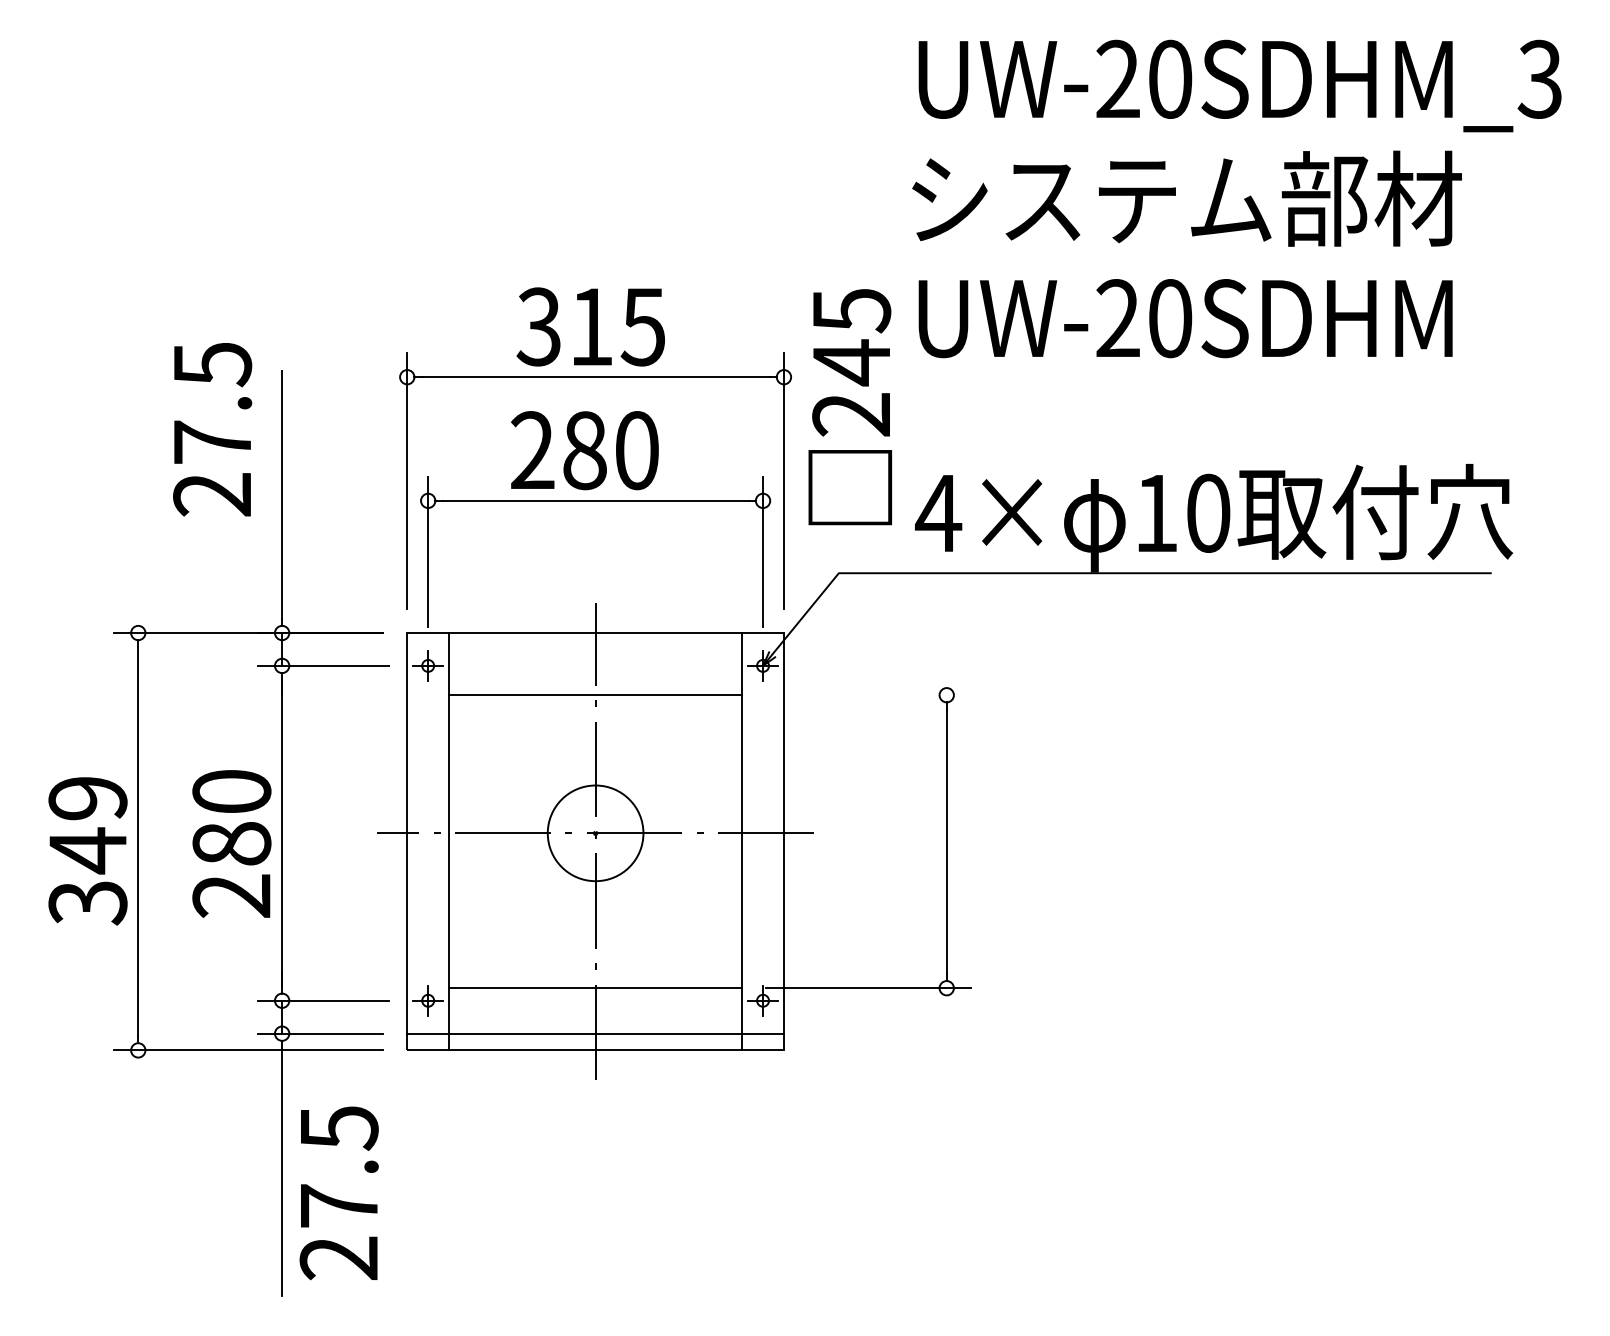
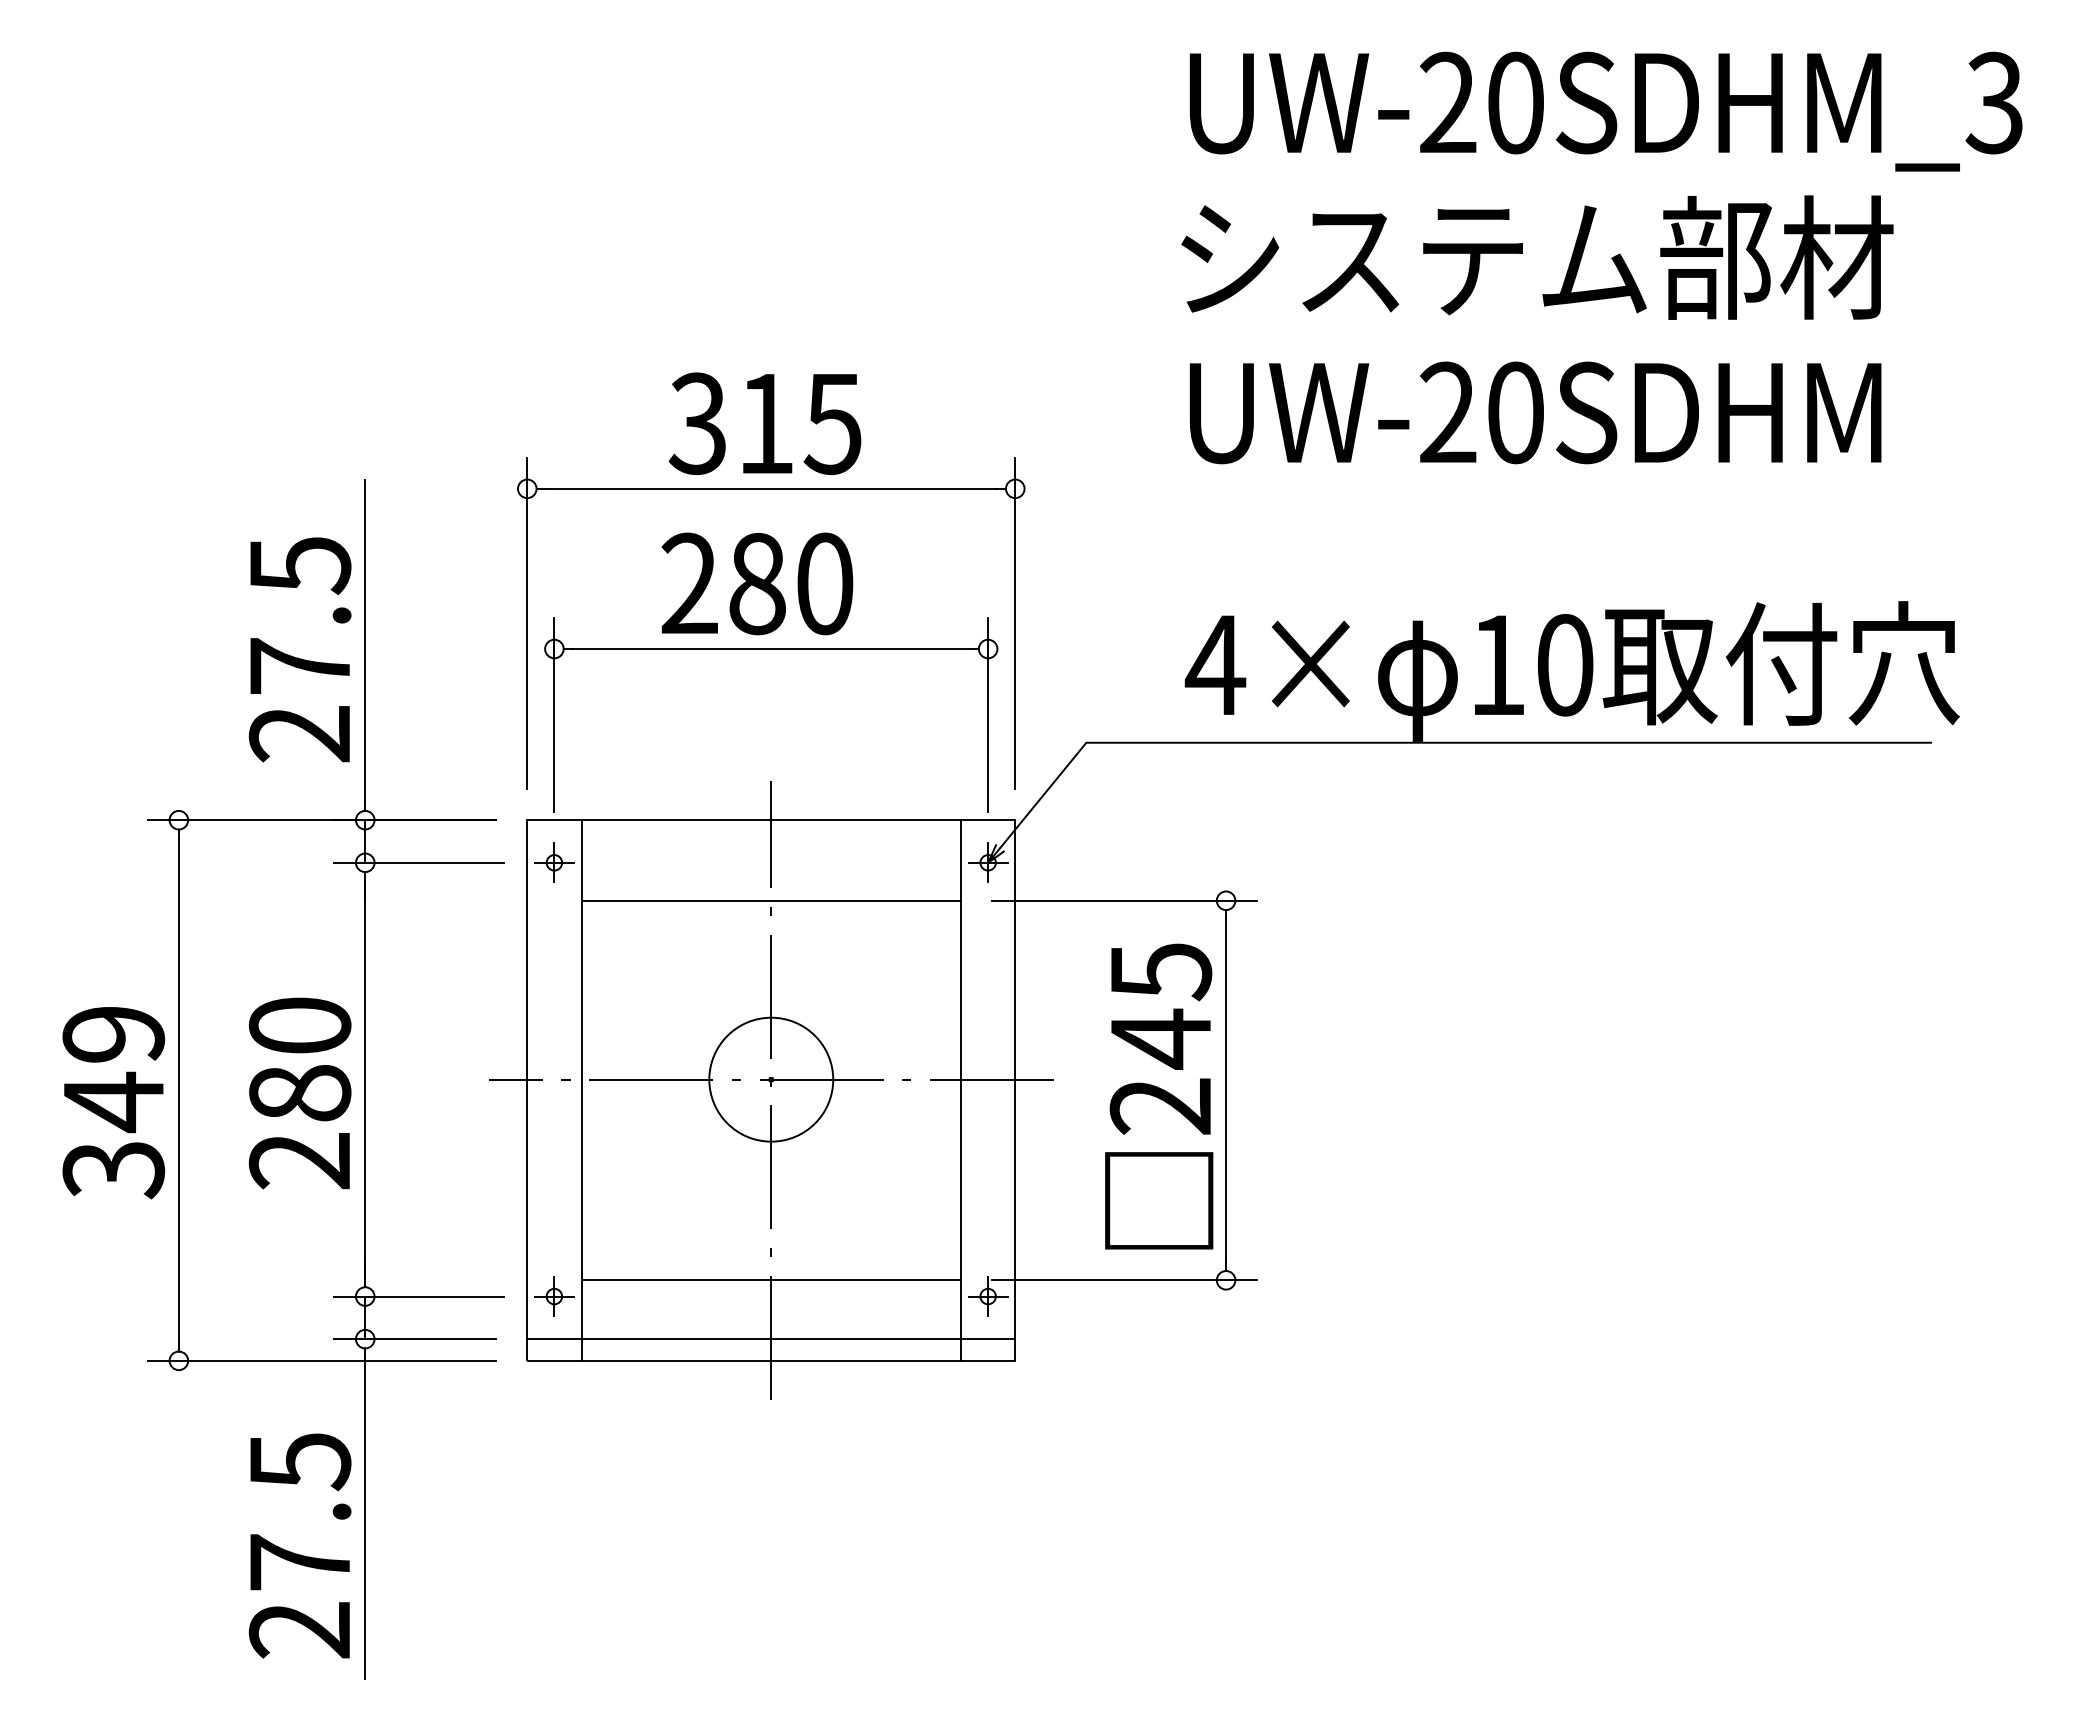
text: (850, 407) -> (1159, 1096), moved
text: (212, 429) -> (299, 649), moved
line: (868, 695) -> (1124, 900), added
text: (338, 1192) -> (299, 1545), moved

